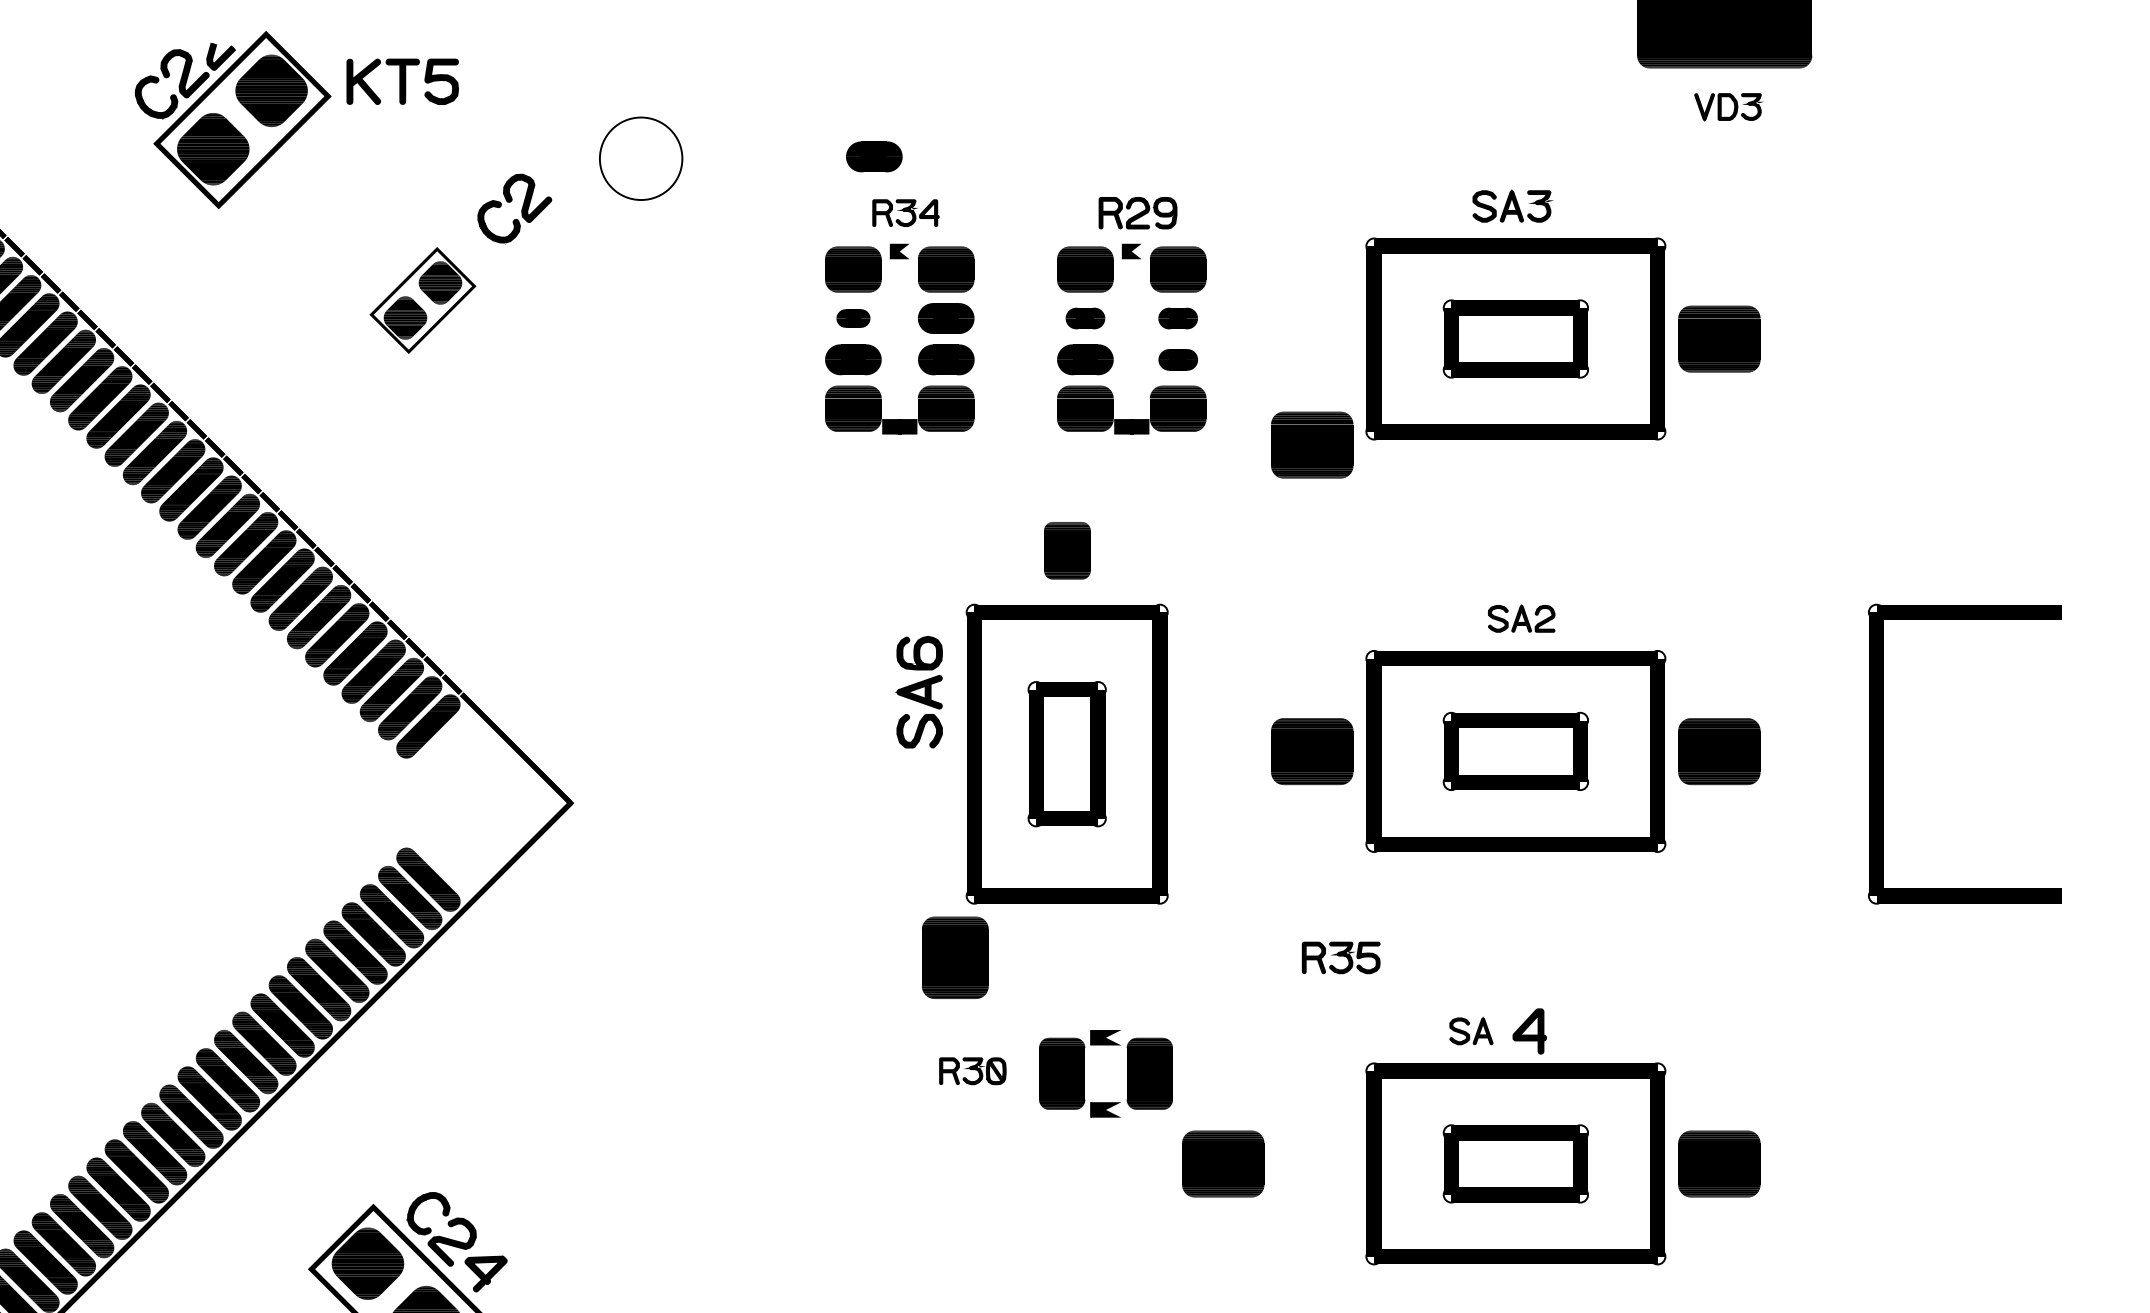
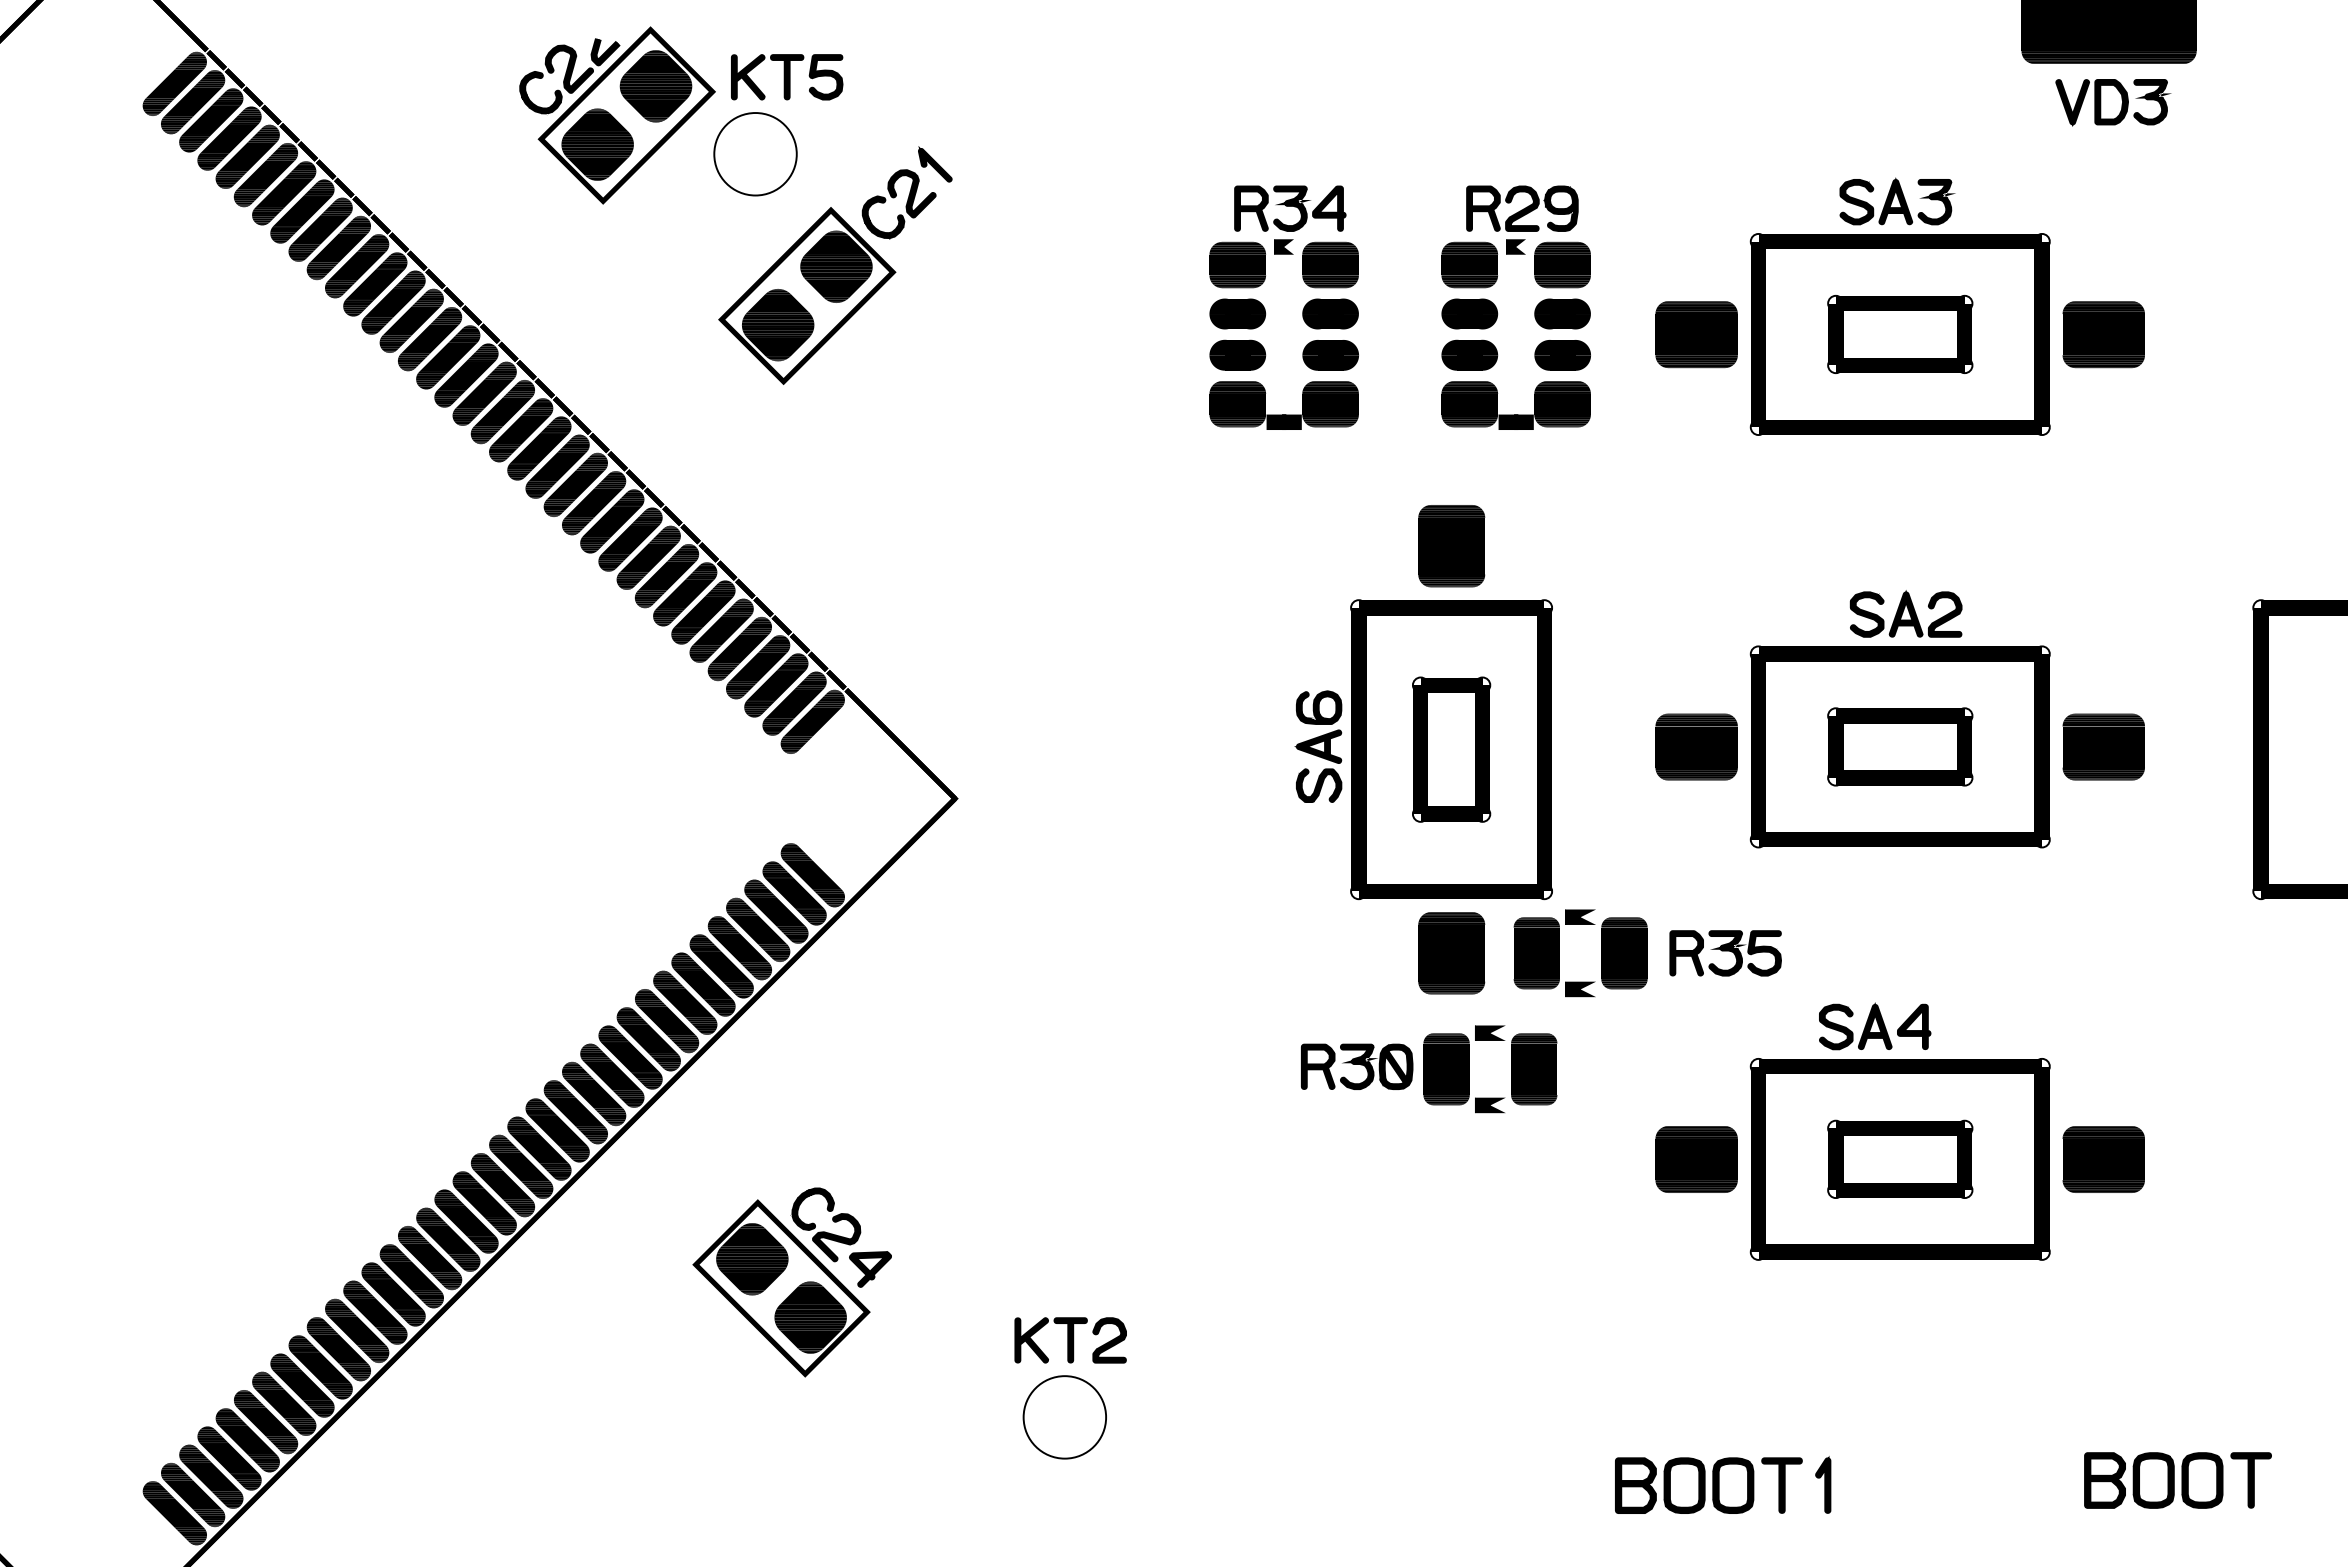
part: (1729, 107) -> (2113, 102), size x1.67
part: (874, 157) -> (1258, 152), removed
part: (641, 159) -> (755, 154), moved
part: (551, 169) -> (935, 164), added
part: (1513, 206) -> (1897, 201), size x1.43
part: (906, 213) -> (1290, 208), size x1.67
part: (1138, 213) -> (1522, 208), size x1.43
part: (423, 300) -> (807, 295), size x1.67
part: (853, 318) -> (1237, 313), size x1.67
part: (1085, 318) -> (1469, 313), size x1.43
part: (1178, 318) -> (1562, 313), size x1.43
part: (1178, 360) -> (1562, 355), size x1.43
part: (1312, 445) -> (1696, 334), moved
part: (1067, 551) -> (1451, 546), size x1.43
part: (1521, 618) -> (1905, 613), size x1.67
part: (919, 692) -> (1318, 746), moved
part: (955, 958) -> (1451, 953), moved
part: (1175, 958) -> (1559, 953), added
part: (1341, 958) -> (1725, 953), size x1.43
part: (1471, 1031) -> (1855, 1026), size x1.67
part: (973, 1071) -> (1357, 1066), size x1.67
part: (1223, 1164) -> (1696, 1159), moved

